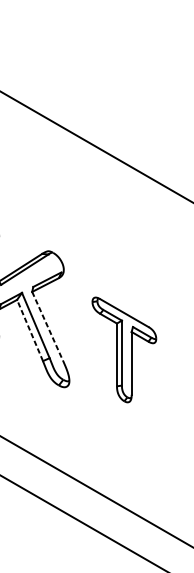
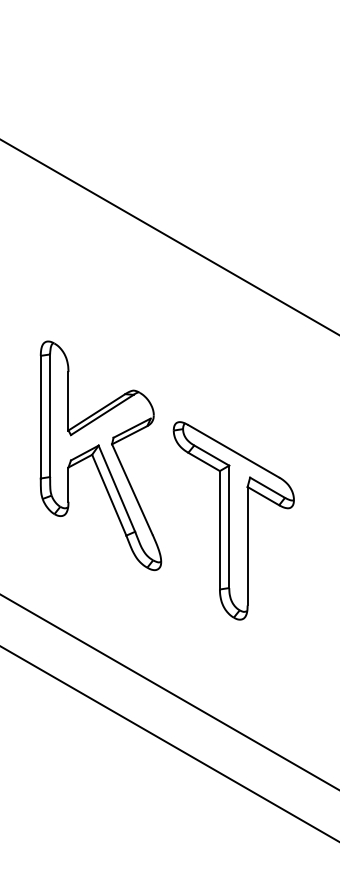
line: (47, 326) -> (132, 489), dashed -> solid
line: (30, 330) -> (109, 495), dashed -> solid
part: (124, 349) -> (233, 520), size x1.43

